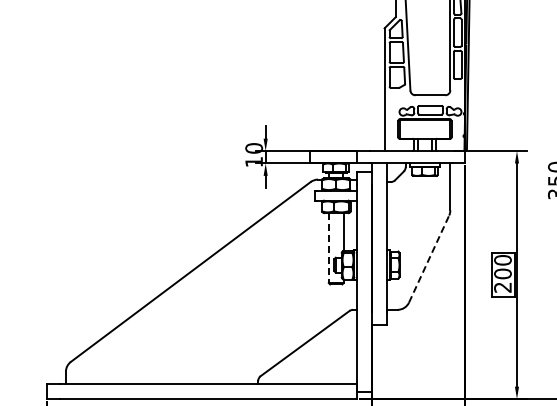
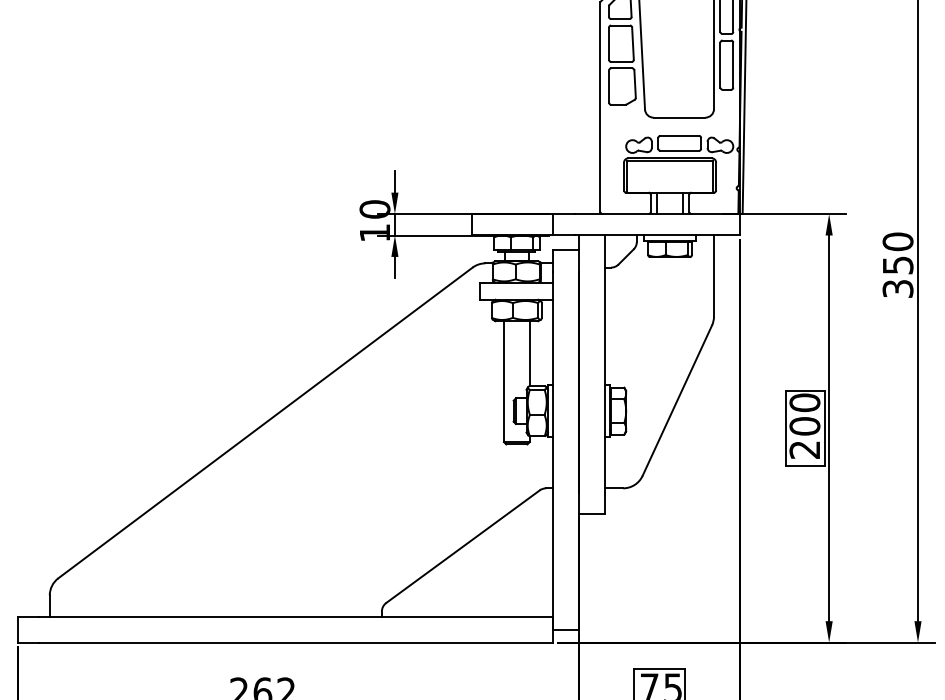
line: (328, 248) -> (503, 382), dashed -> solid
line: (429, 259) -> (677, 401), dashed -> solid

